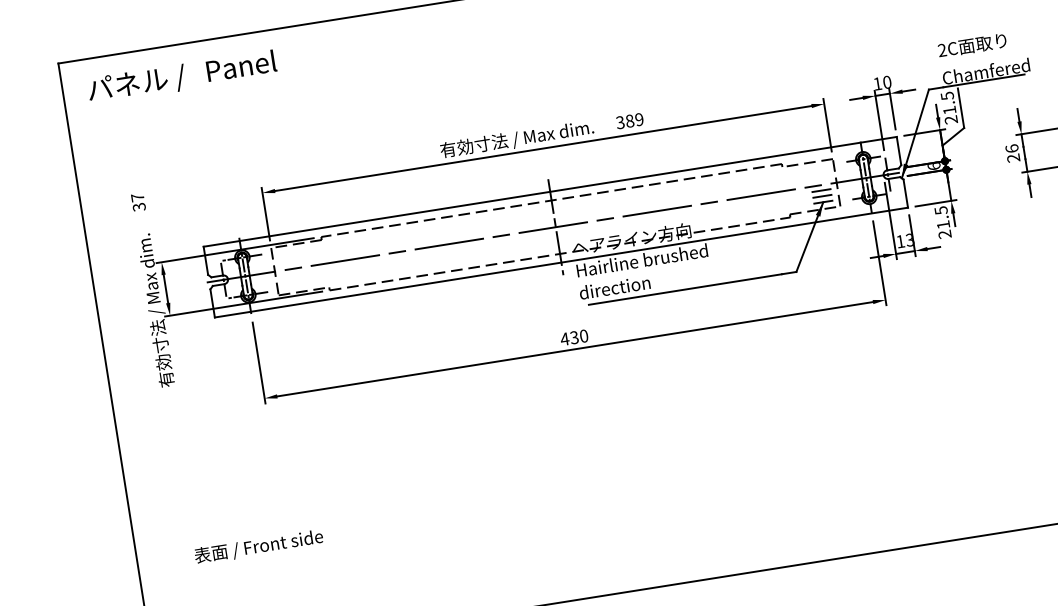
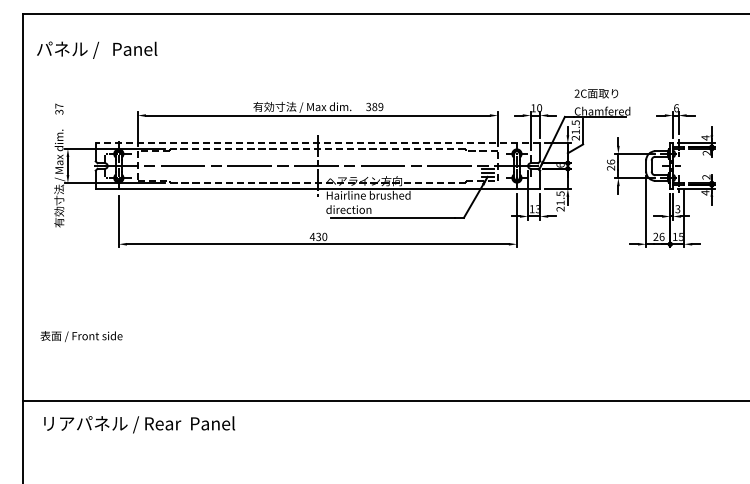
text: (182, 76) -> (97, 49), moved
line: (549, 192) -> (317, 143), solid -> dashed
text: (258, 546) -> (81, 336), moved

